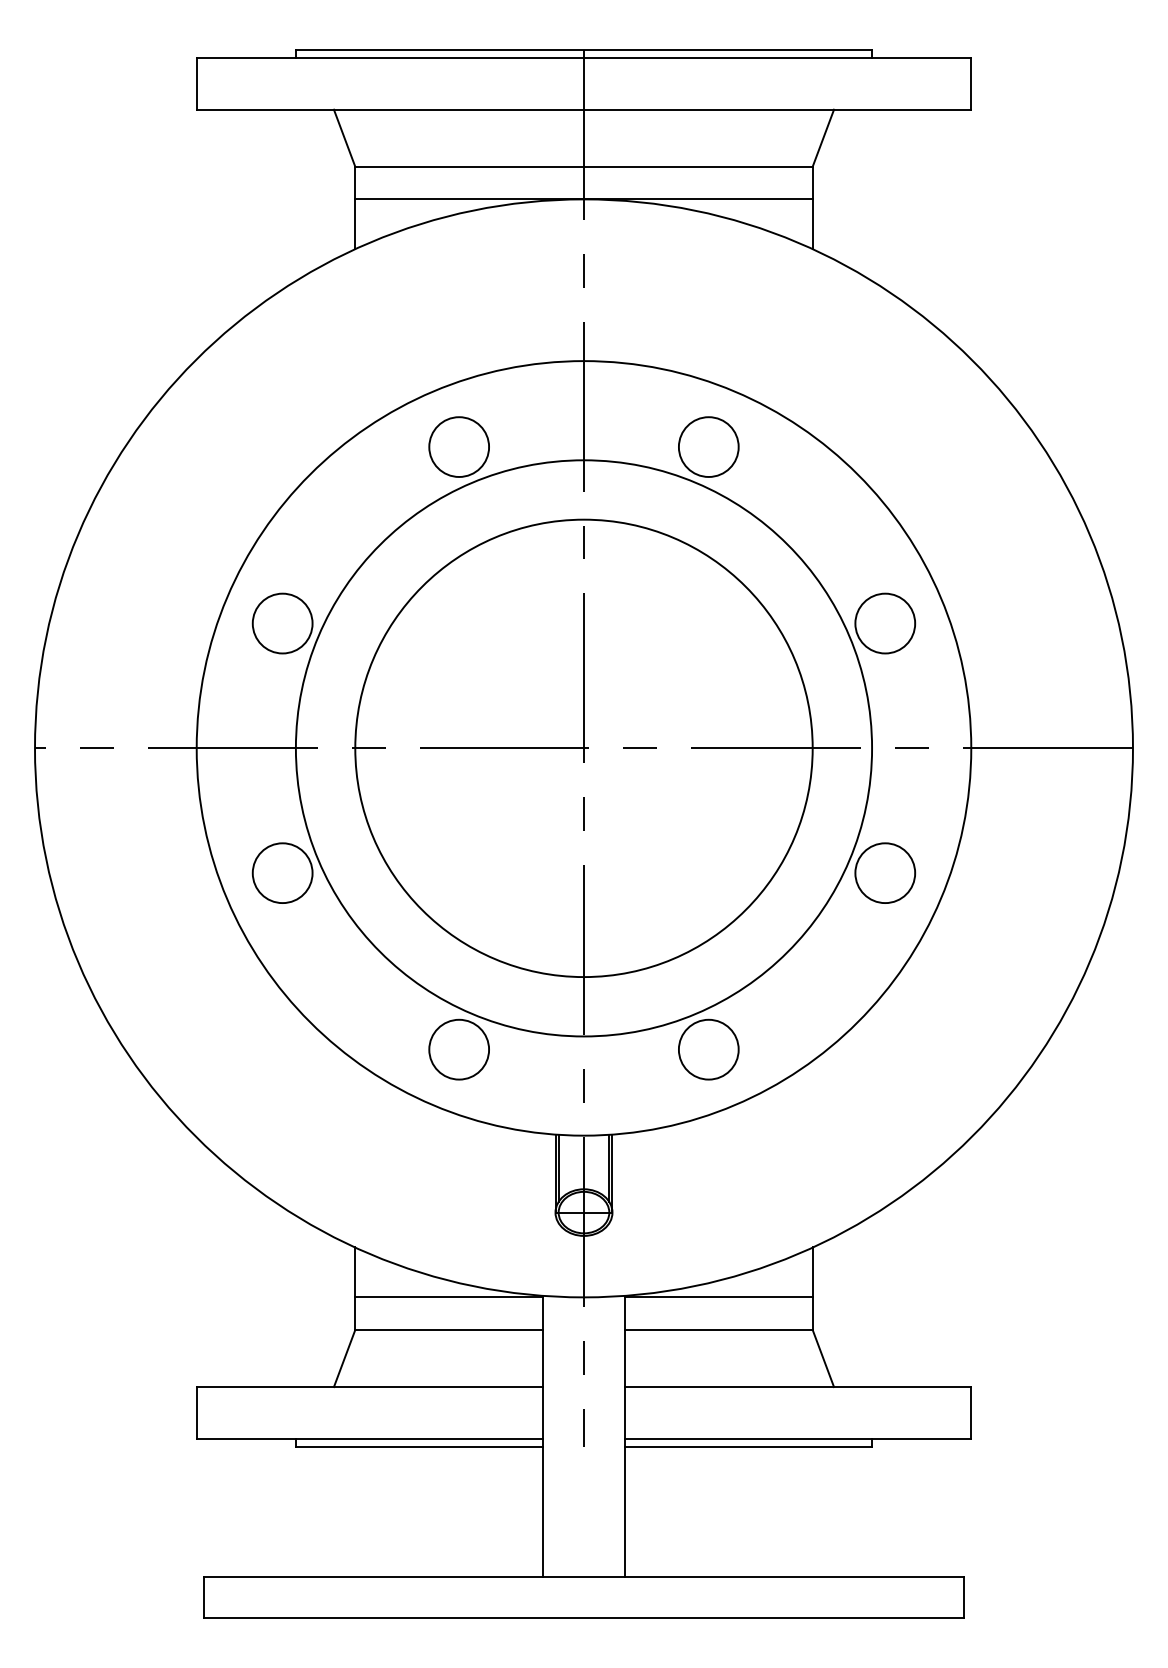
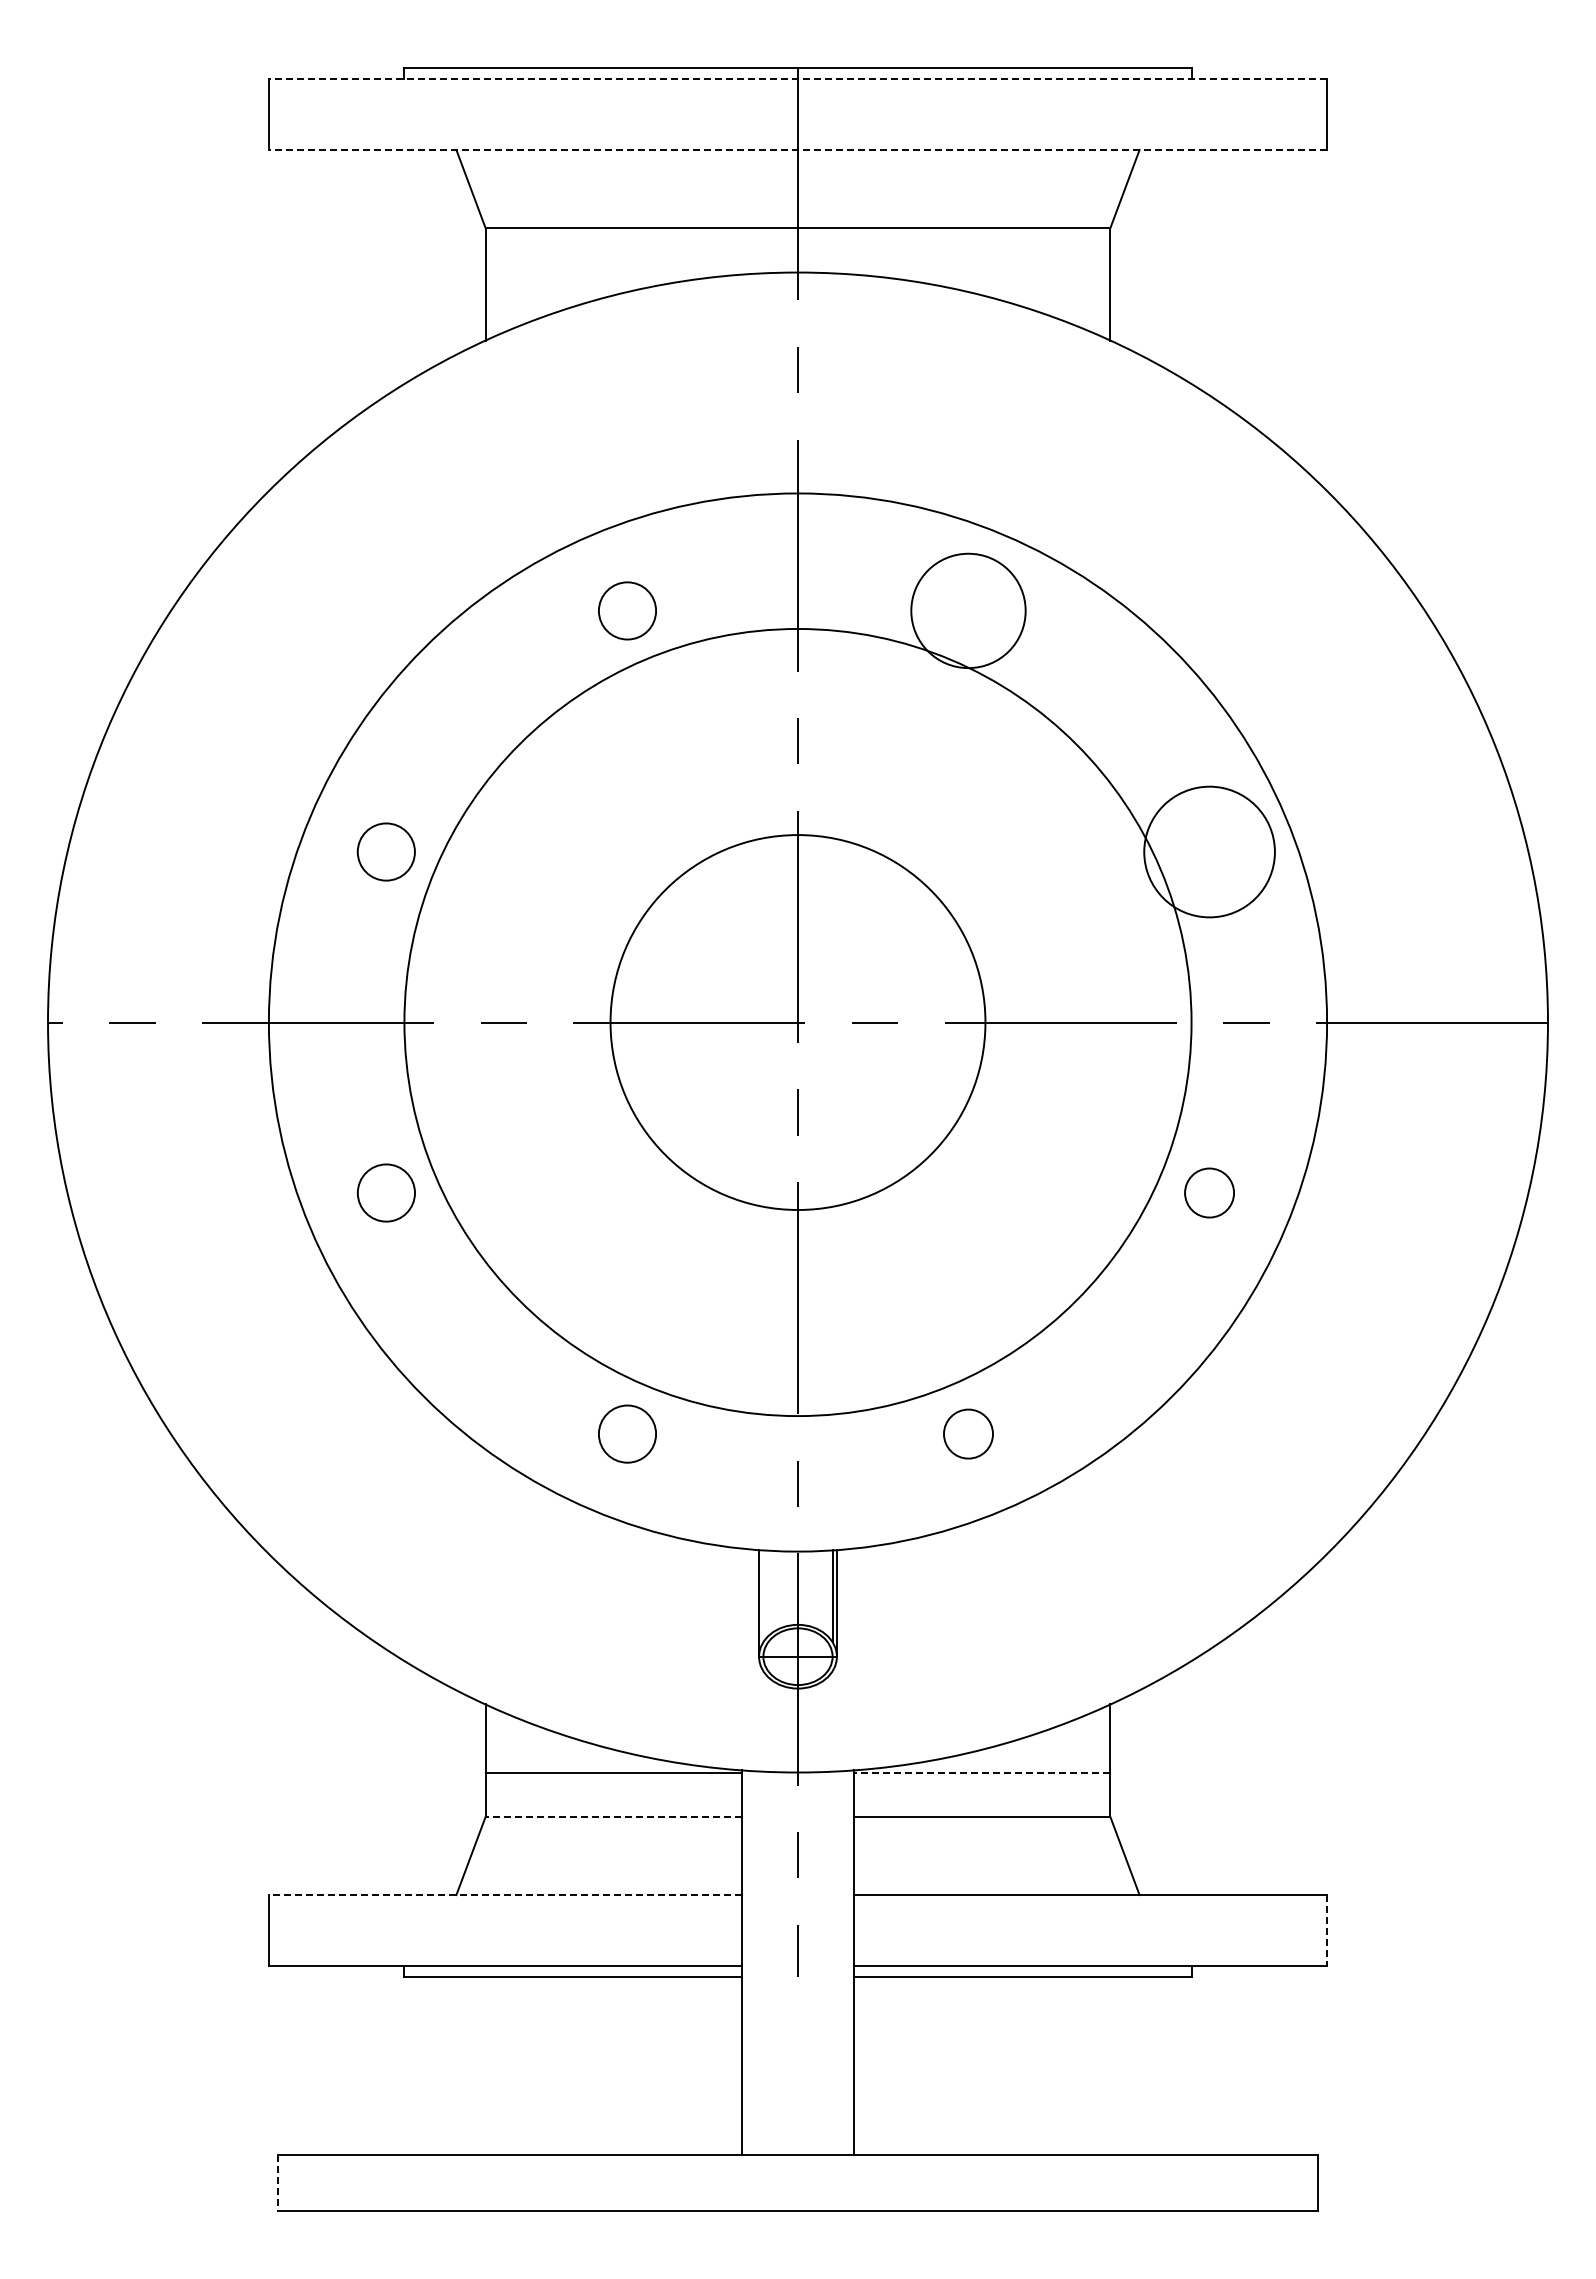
line: (583, 58) -> (797, 79), solid -> dashed
line: (583, 110) -> (797, 150), solid -> dashed
line: (583, 199) -> (797, 272), removed
circle: (459, 446) -> (627, 610), size x0.7
circle: (708, 446) -> (968, 610), size x1.4
circle: (282, 623) -> (386, 851), size x0.7
circle: (885, 623) -> (1209, 851), size x1.6
circle: (583, 748) -> (797, 1022), size x0.6
circle: (282, 872) -> (386, 1192), size x0.7
circle: (885, 872) -> (1209, 1192), size x0.6
circle: (459, 1049) -> (627, 1433), size x0.7
circle: (708, 1049) -> (968, 1433), size x0.6
line: (558, 1168) -> (763, 1596), removed
line: (718, 1297) -> (981, 1772), solid -> dashed
line: (448, 1330) -> (613, 1817), solid -> dashed
line: (369, 1387) -> (505, 1895), solid -> dashed
line: (971, 1413) -> (1327, 1930), solid -> dashed
line: (203, 1597) -> (278, 2182), solid -> dashed

